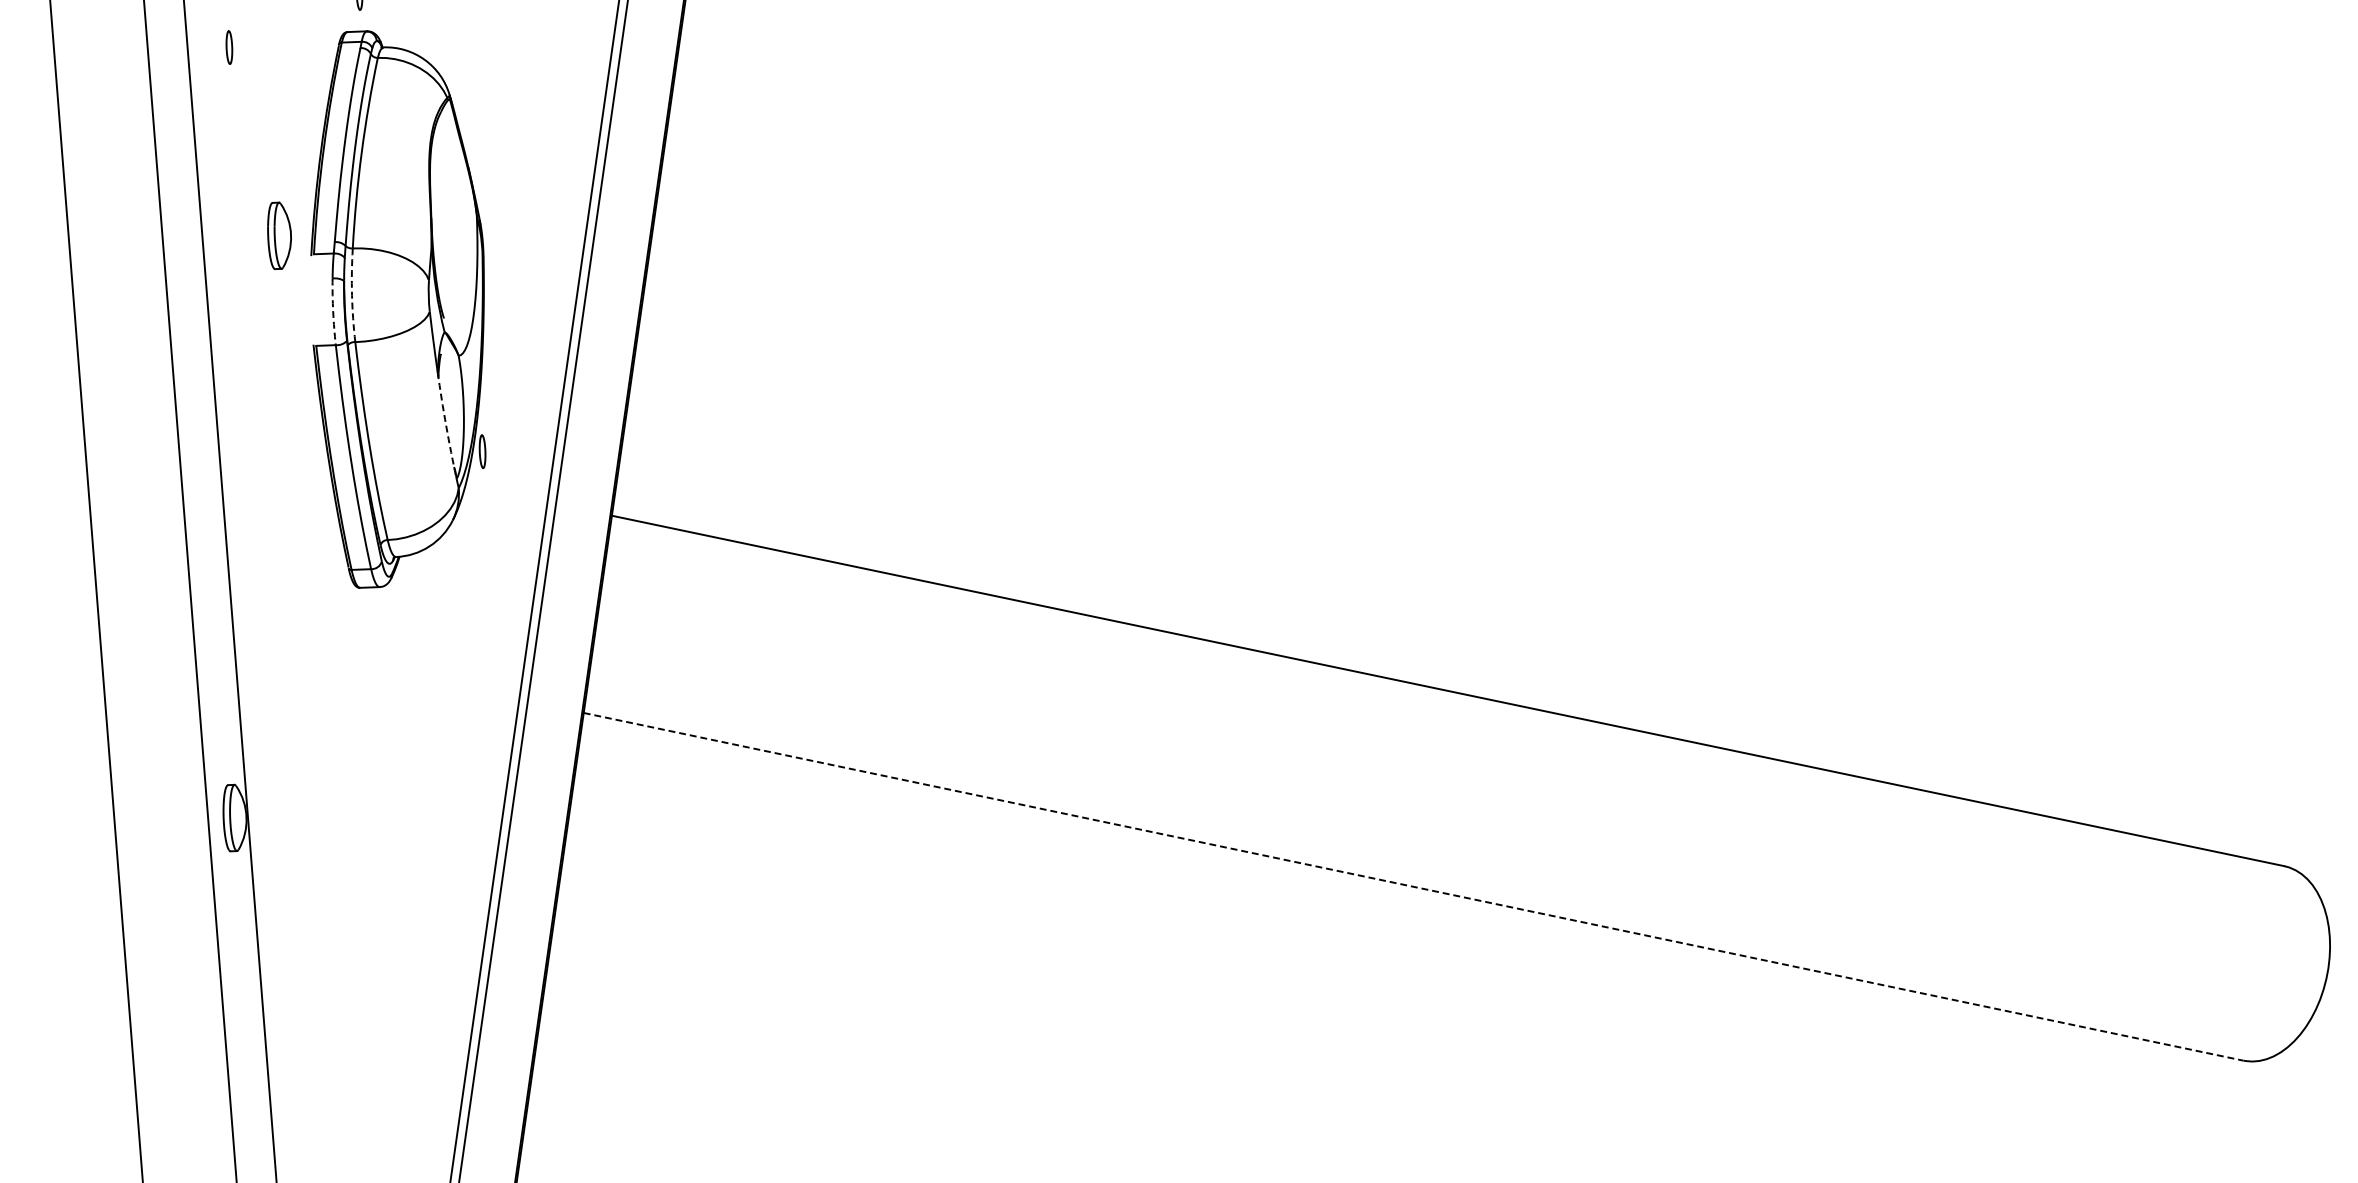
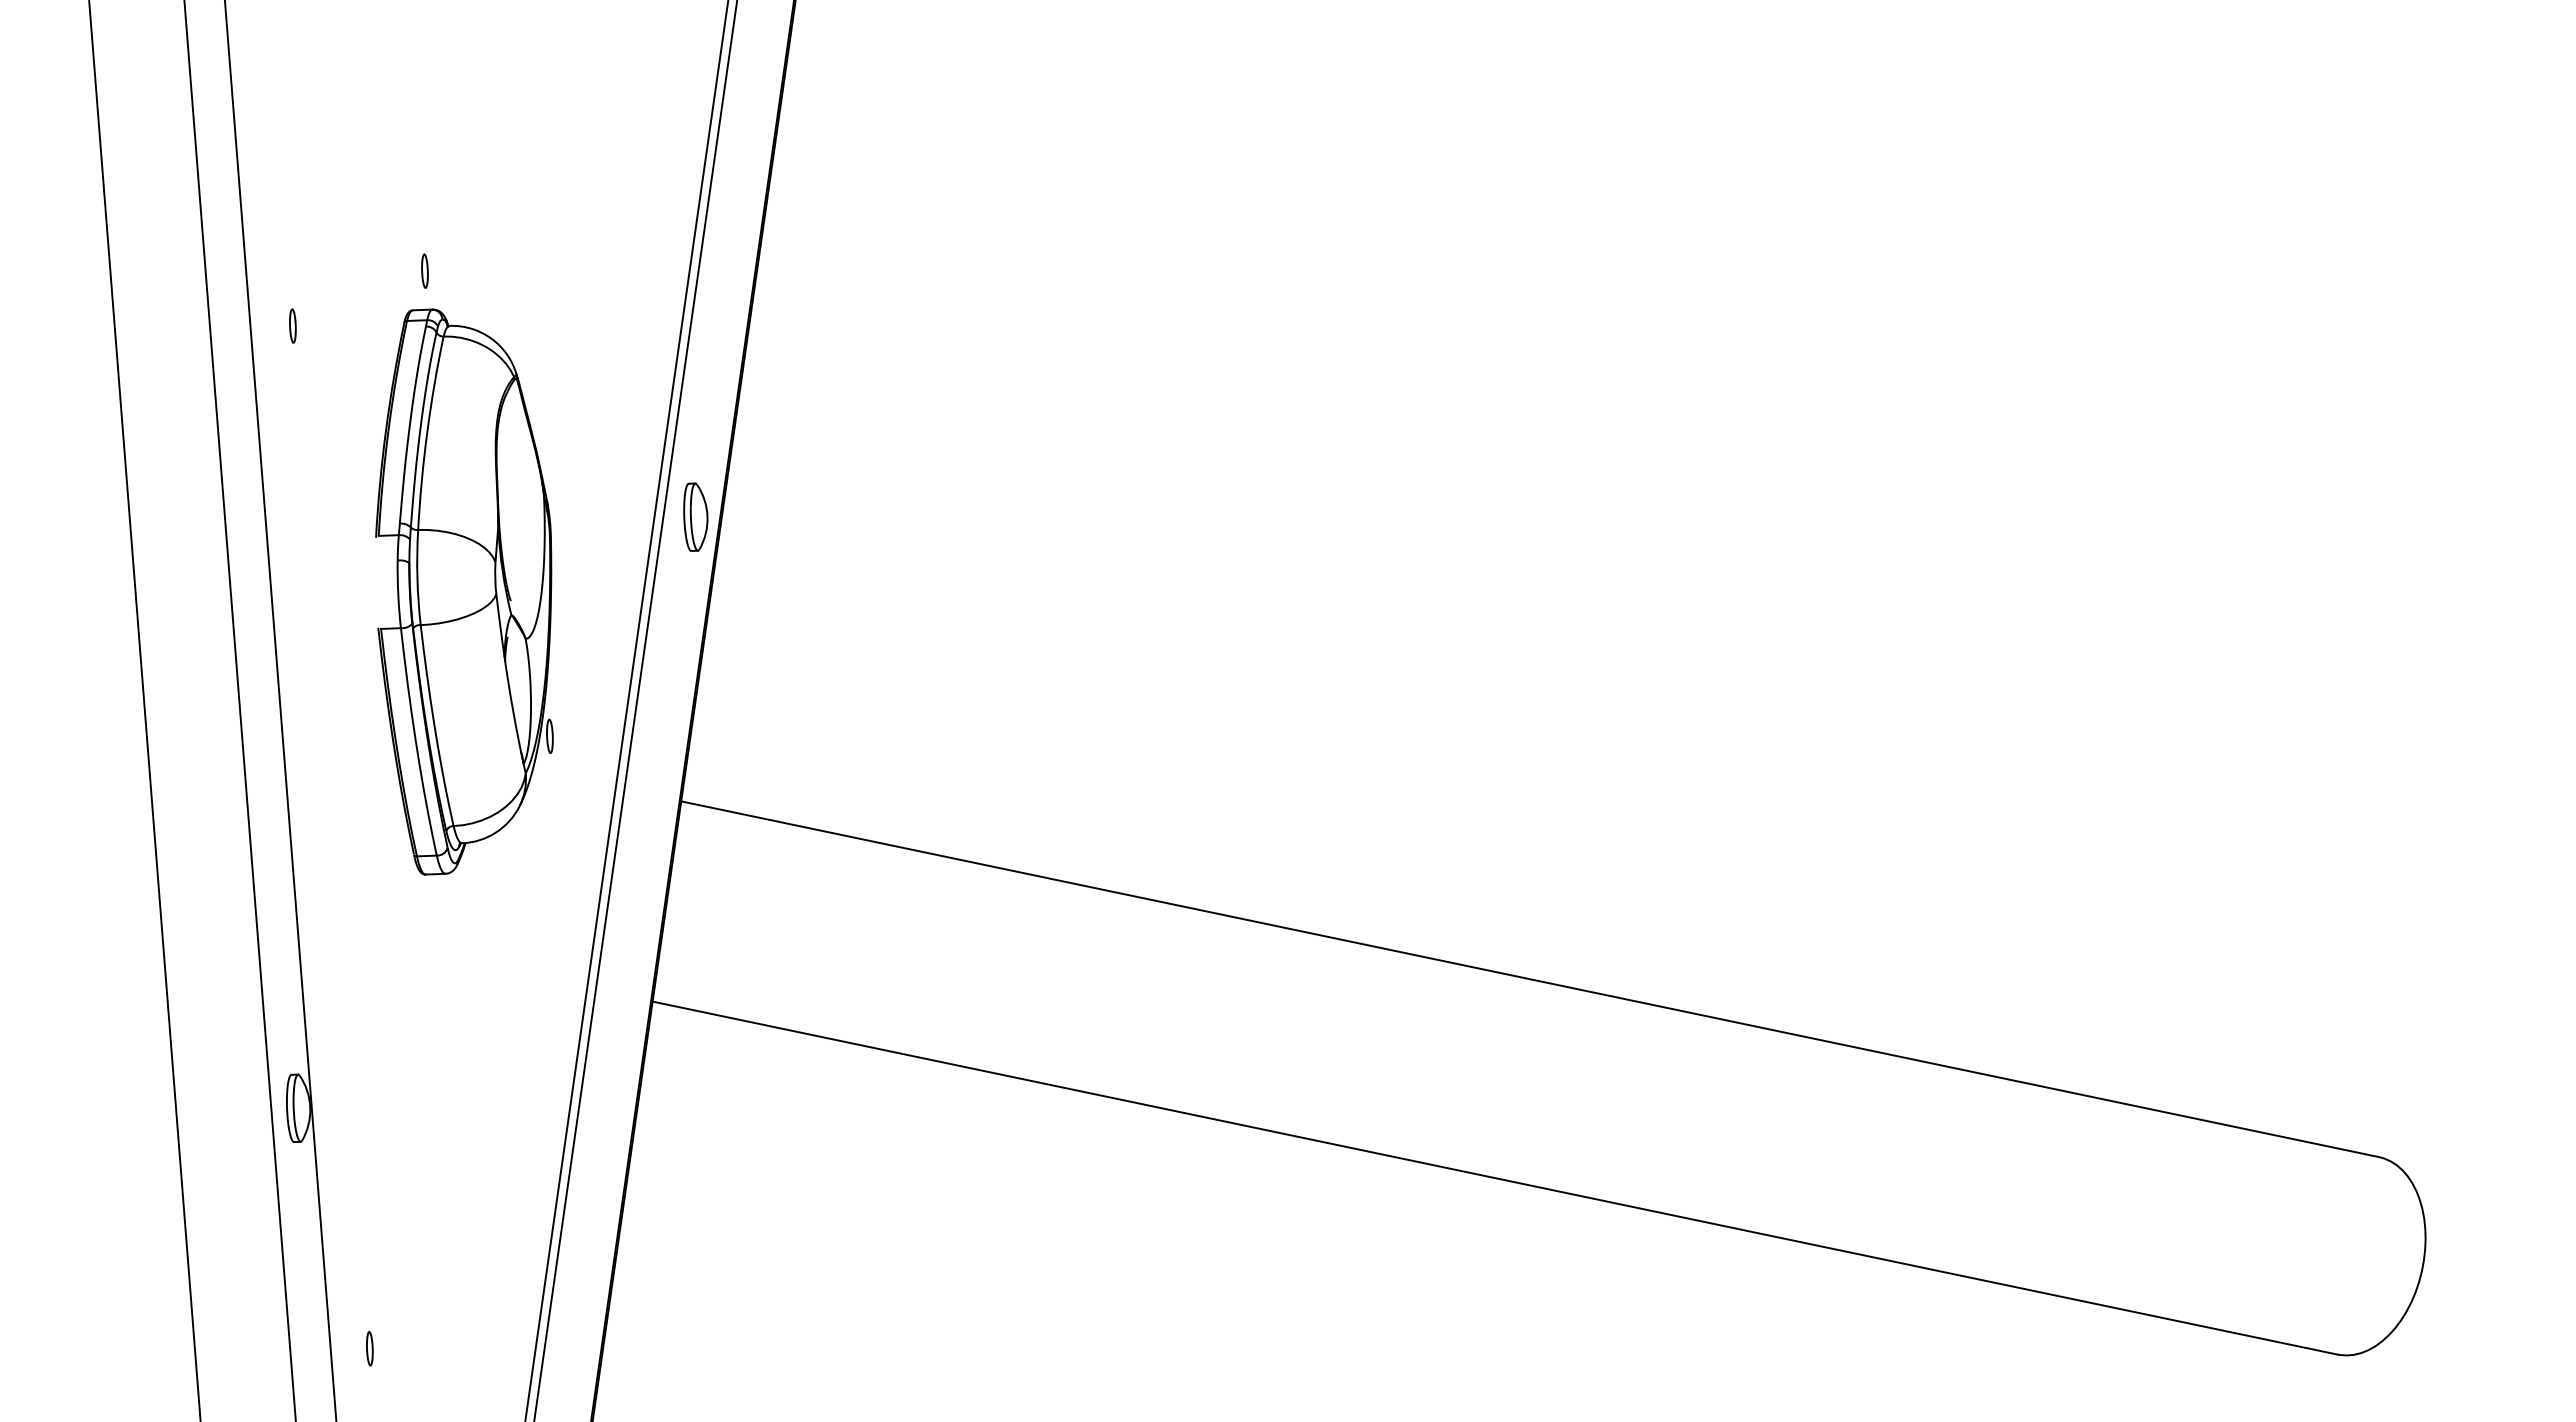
part: (279, 235) -> (695, 516), moved
arc: (352, 295) -> (417, 577), dashed -> solid
arc: (333, 311) -> (398, 594), dashed -> solid
arc: (446, 426) -> (513, 710), dashed -> solid
line: (1413, 887) -> (1495, 1178), dashed -> solid
part: (304, 1054) -> (369, 1348), added

